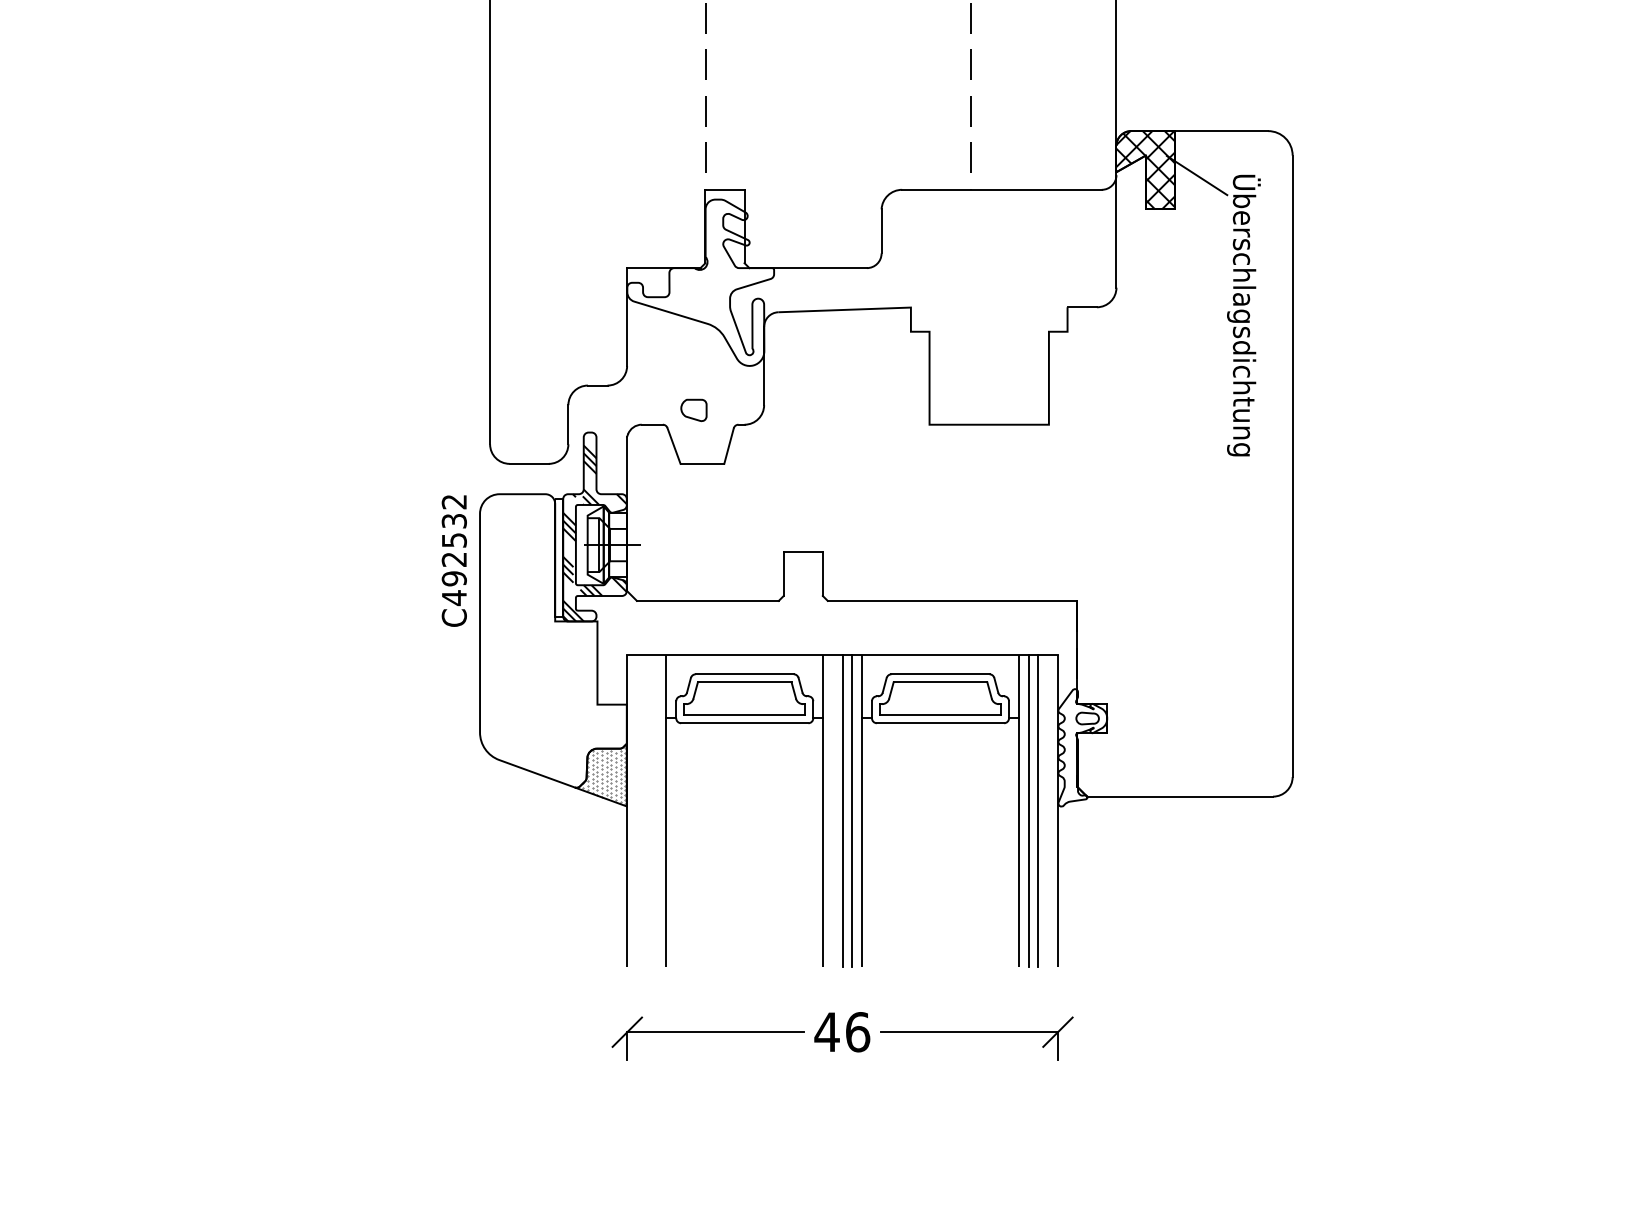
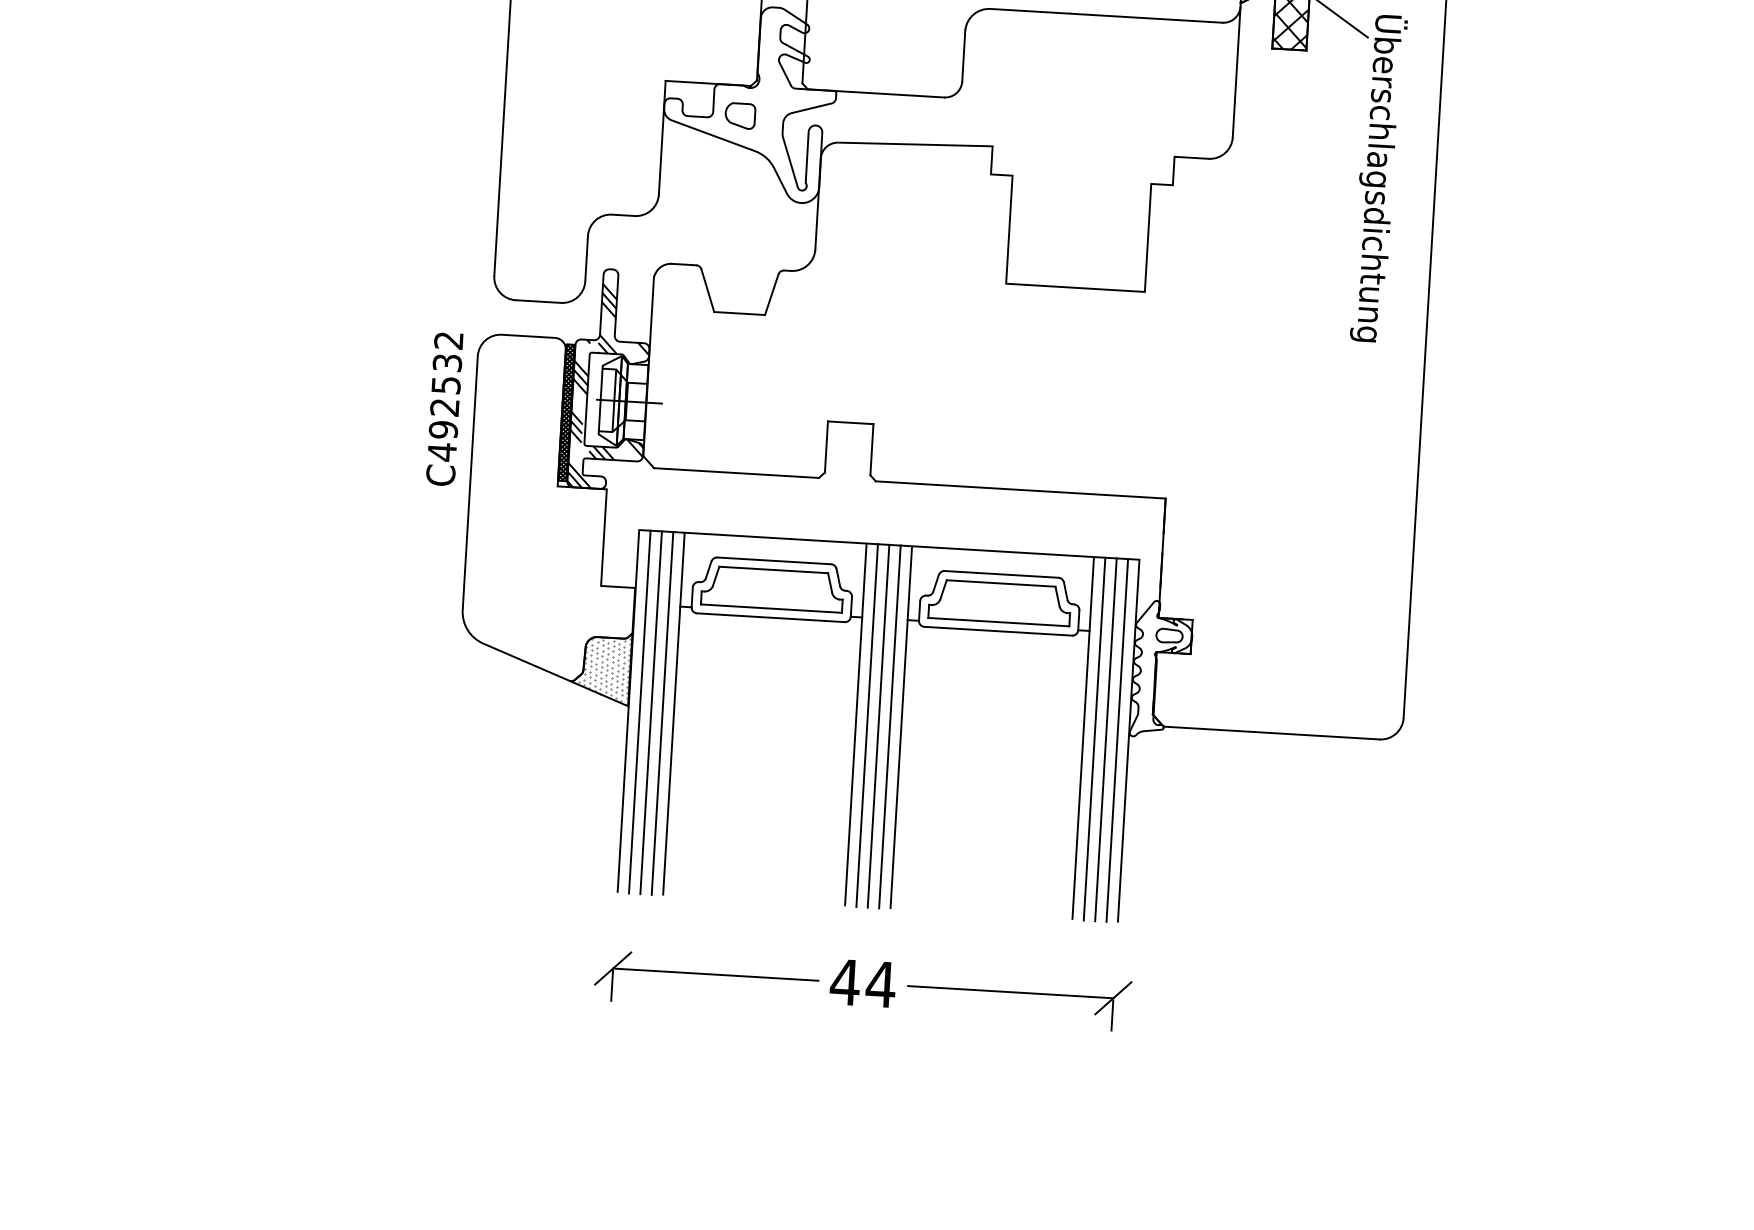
part: (693, 410) -> (739, 116), moved
hatch: (559, 557) -> (567, 412), added
line: (637, 810) -> (640, 711), added
line: (646, 810) -> (650, 712), added
line: (656, 810) -> (662, 713), added
line: (832, 810) -> (866, 725), added
line: (1048, 810) -> (1117, 740), added
text: (857, 1032) -> (880, 984), 46 -> 44

